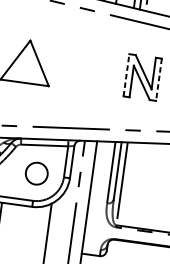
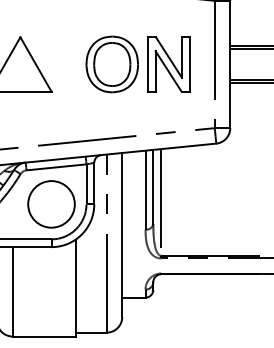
part: (98, 71) -> (111, 64), added
line: (126, 75) -> (147, 64), dashed -> solid
line: (158, 79) -> (189, 64), dashed -> solid
circle: (36, 173) -> (51, 204), size x1.67

